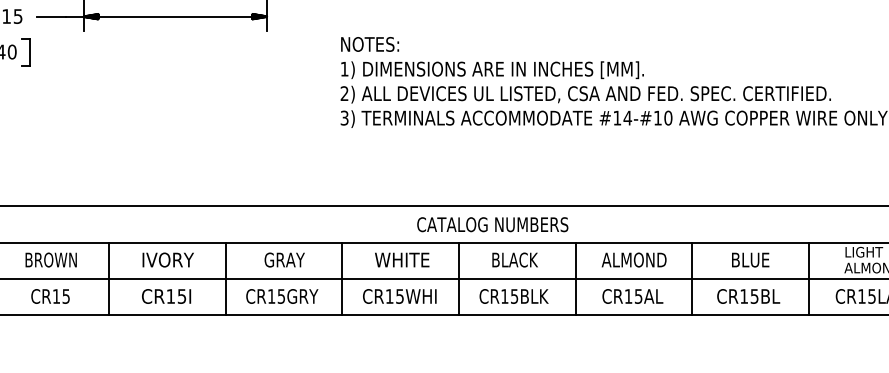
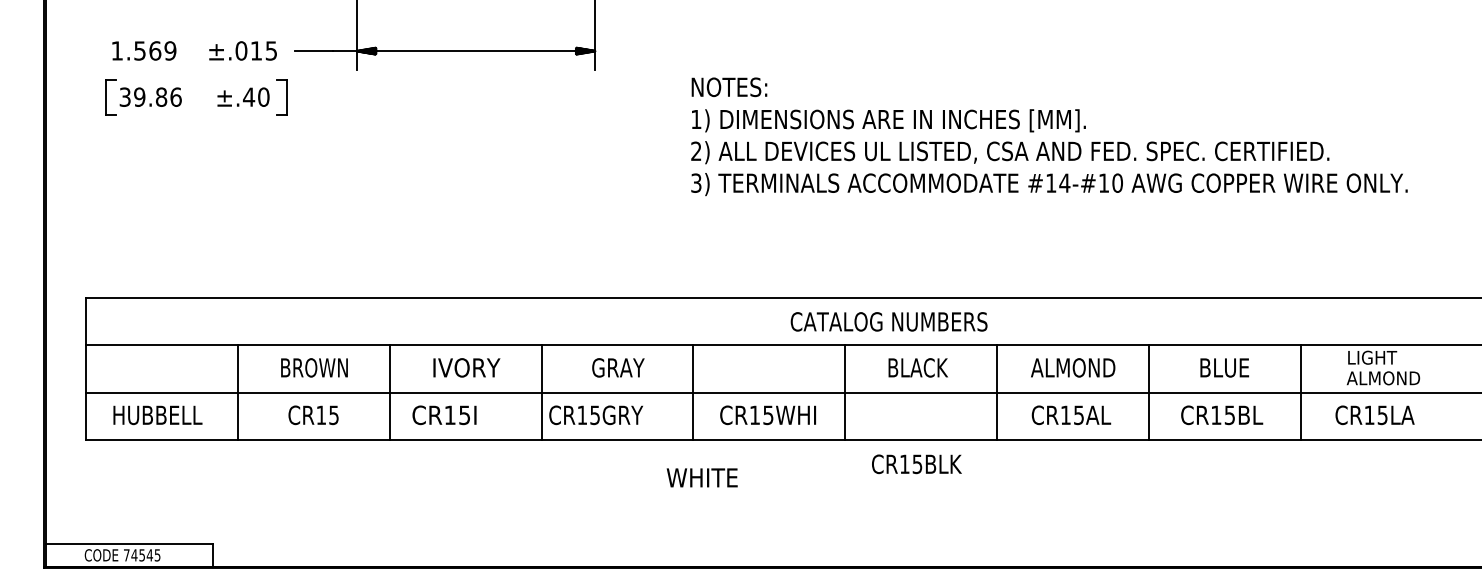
text: (401, 259) -> (701, 477), moved
text: (166, 296) -> (444, 415), moved
text: (281, 296) -> (595, 415), moved
text: (513, 296) -> (916, 464), moved

